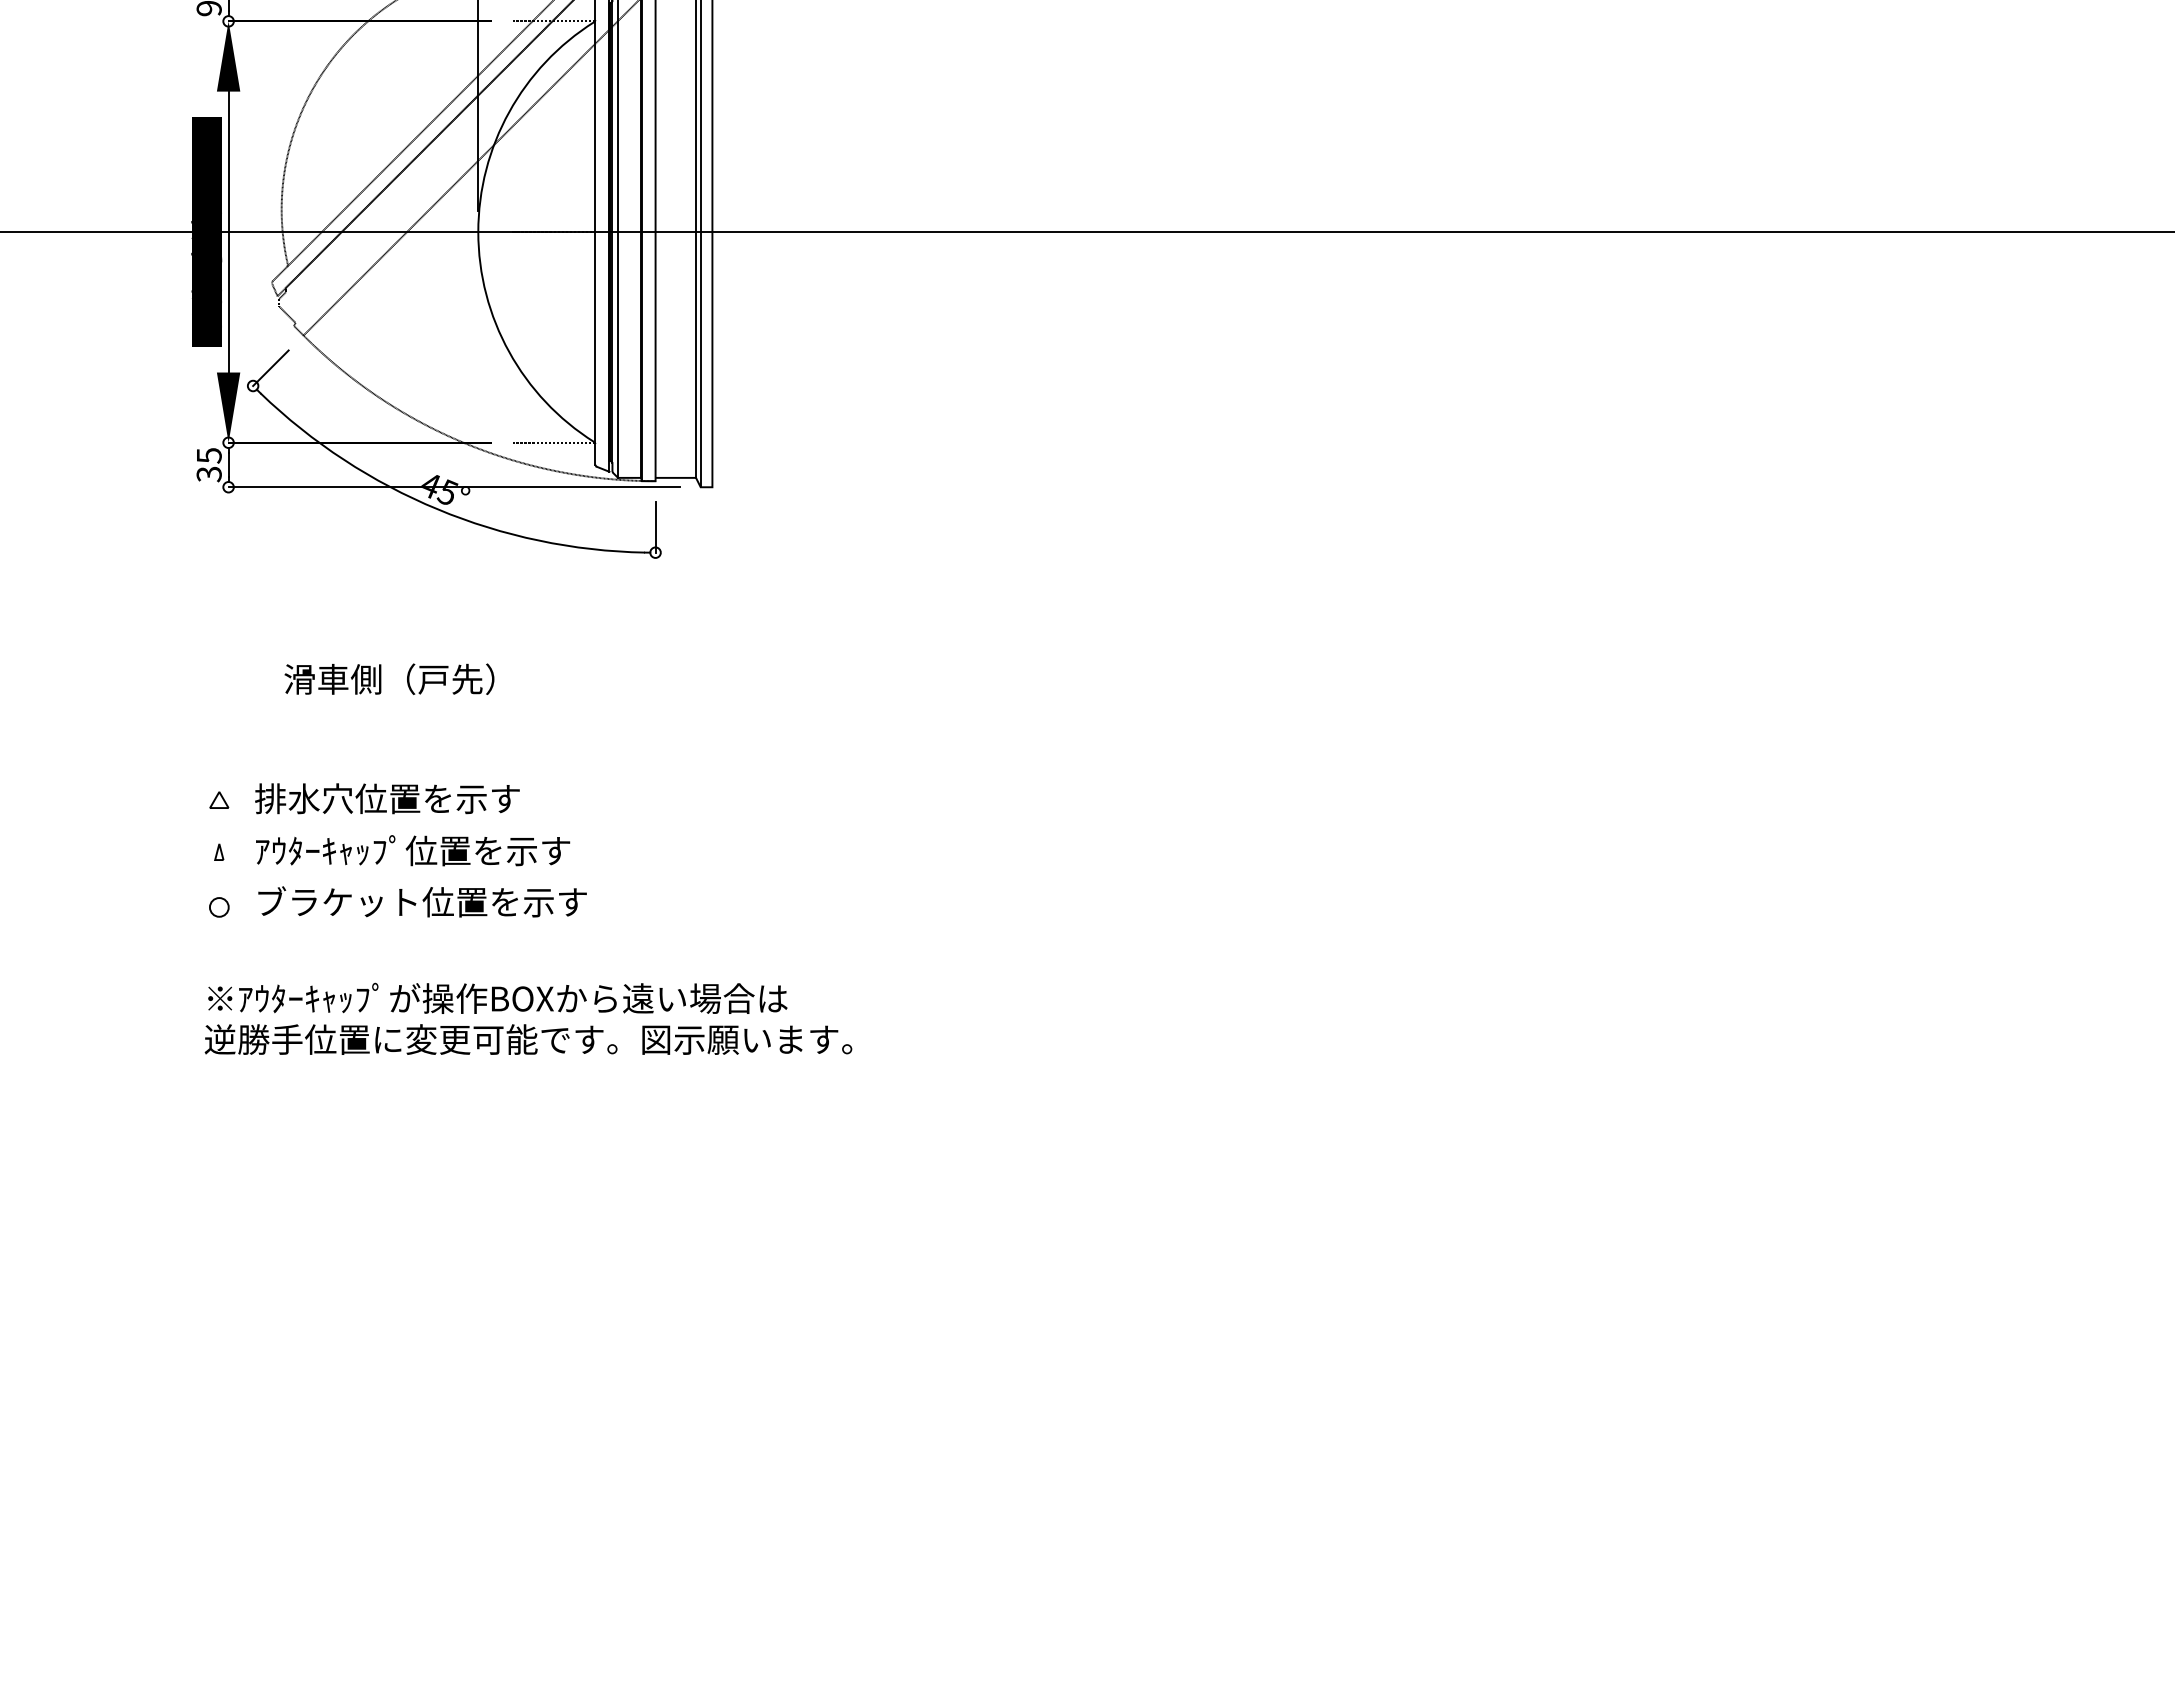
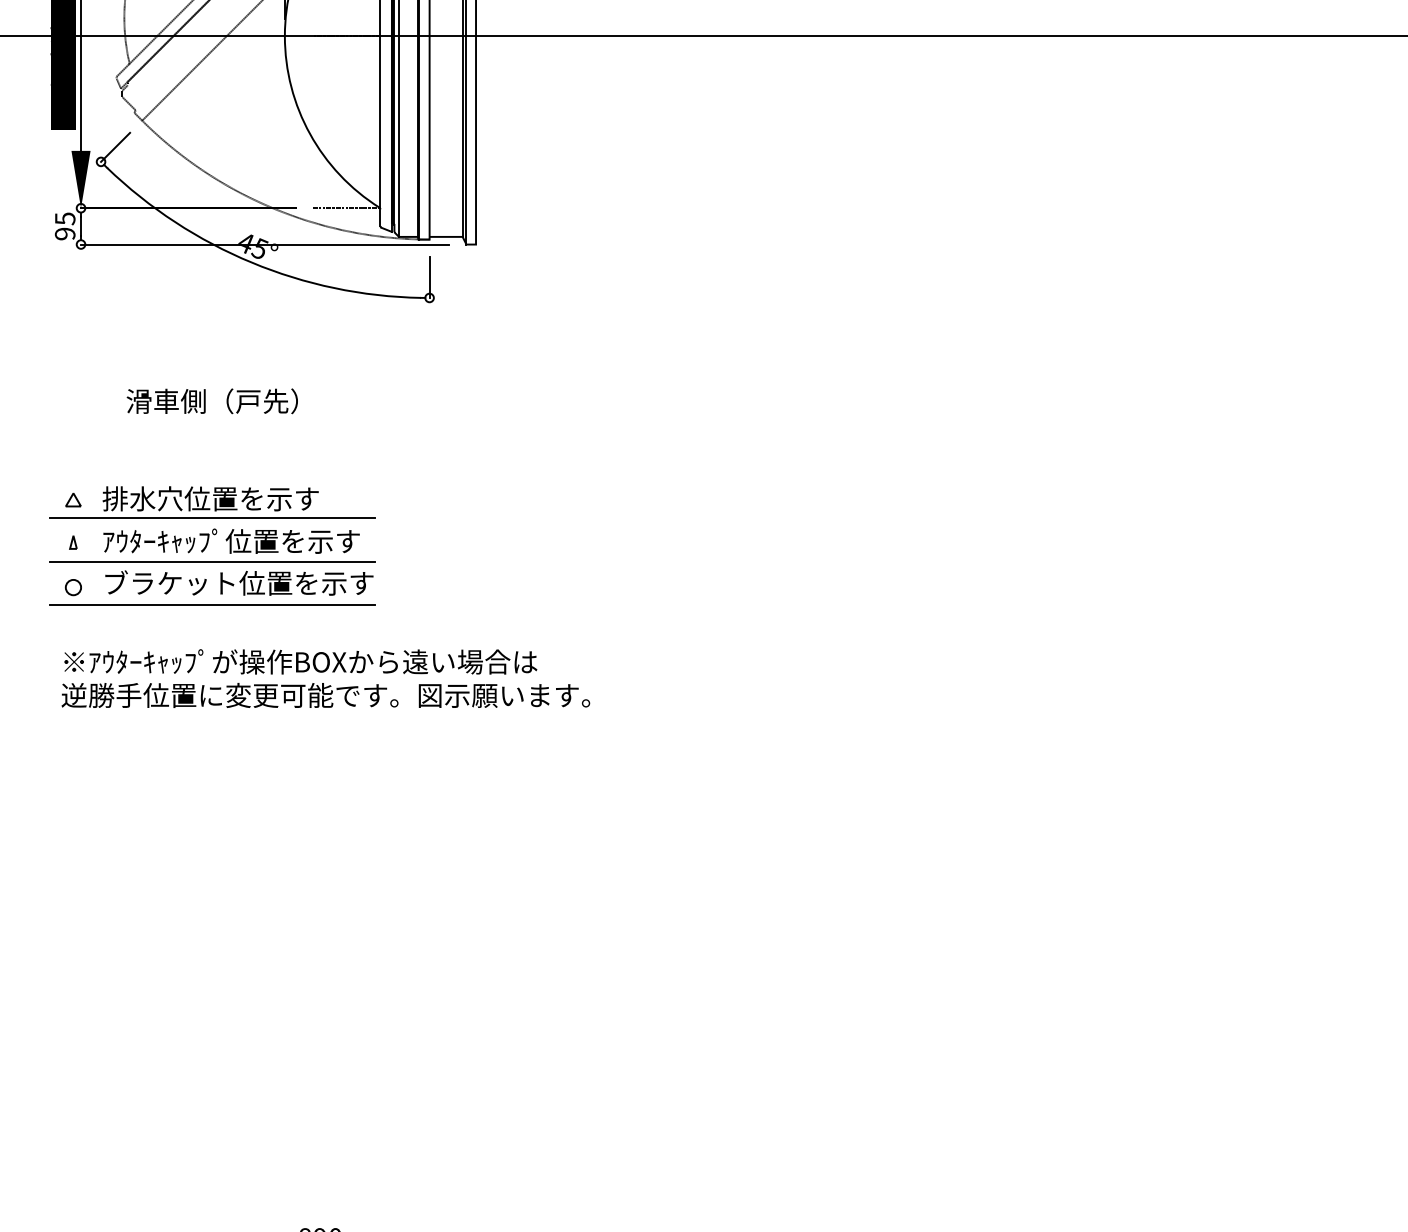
text: (208, 474) -> (64, 234), 35 -> 95
line: (390, 822) -> (213, 518), added
line: (390, 876) -> (213, 562), added
line: (390, 928) -> (213, 604), added

